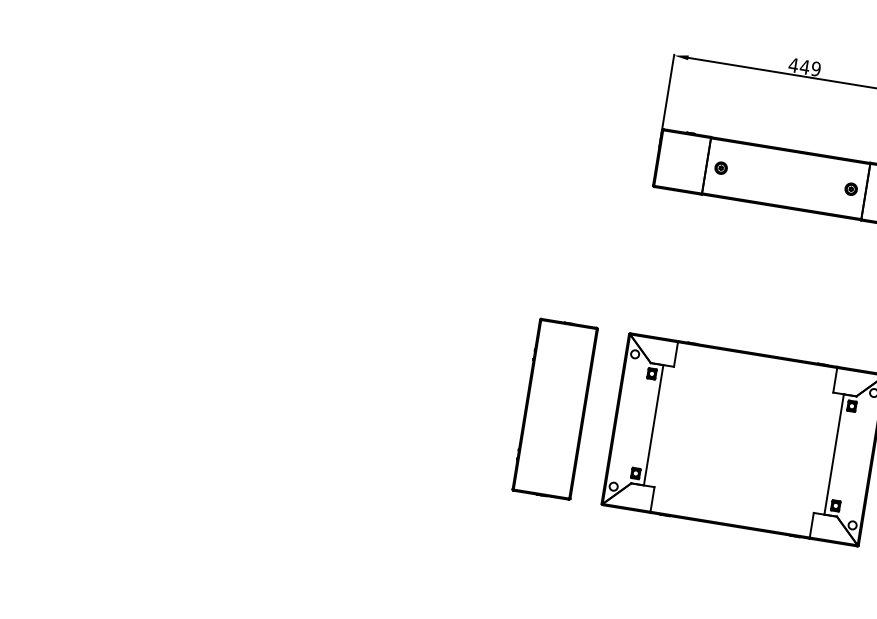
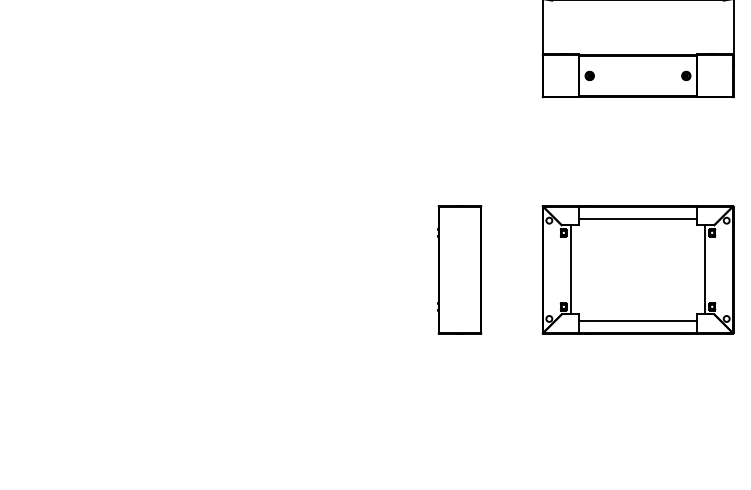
line: (754, 371) -> (637, 219), added
part: (554, 408) -> (459, 269), moved
line: (732, 508) -> (637, 320), added

